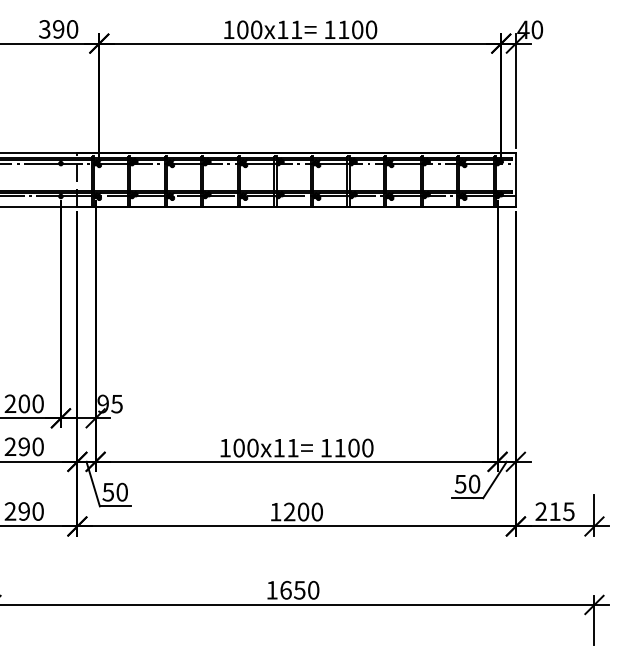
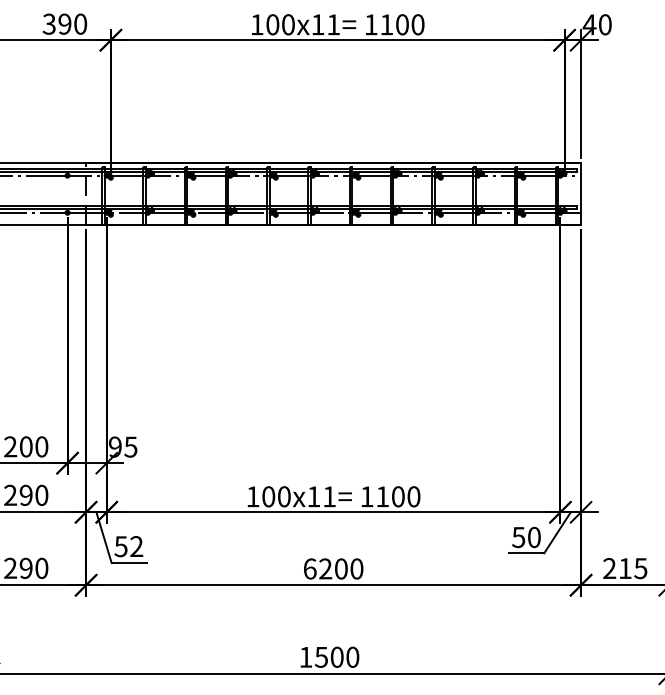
text: (121, 492) -> (135, 546), 50 -> 52
text: (275, 511) -> (309, 568), 1200 -> 6200
text: (292, 589) -> (328, 656), 1650 -> 1500

